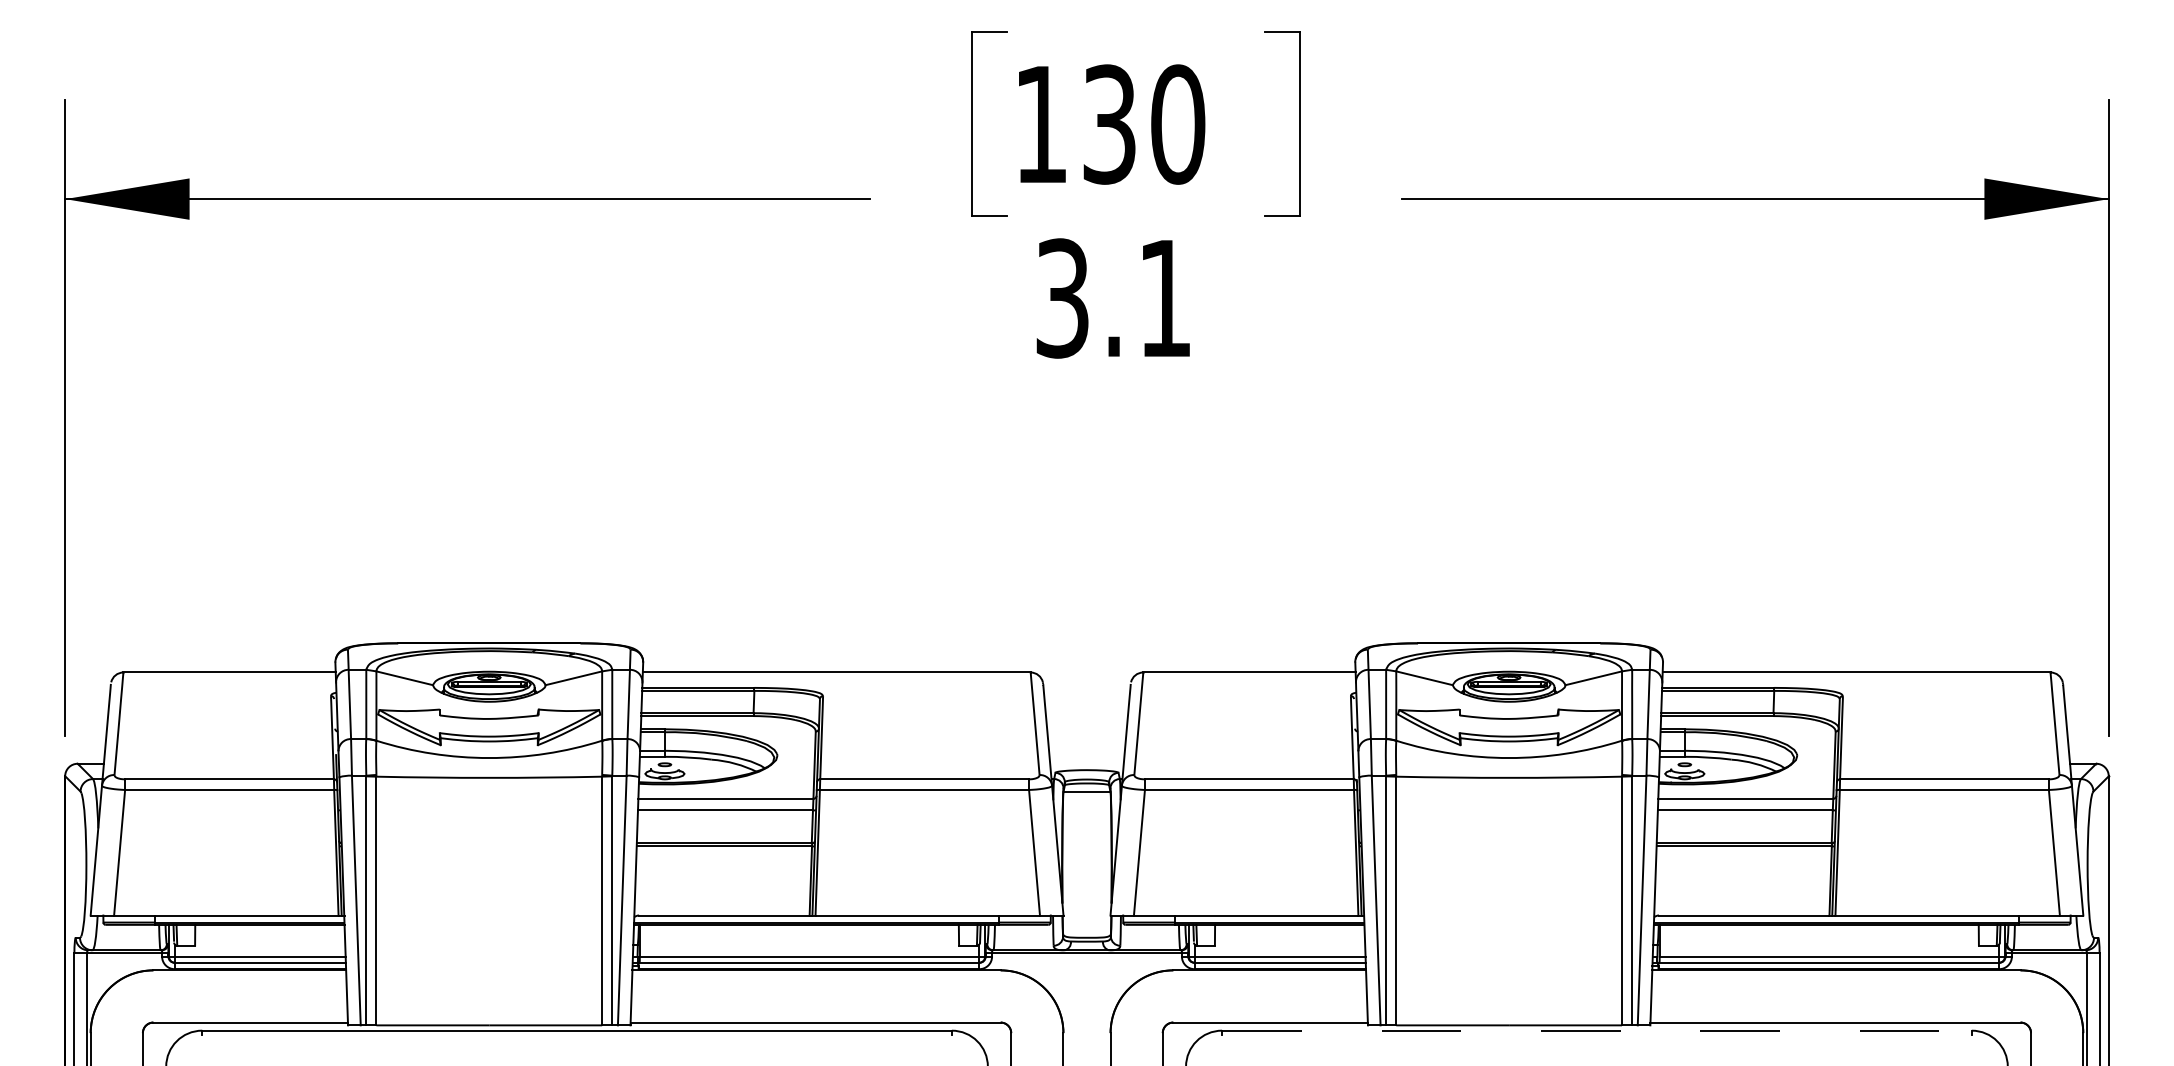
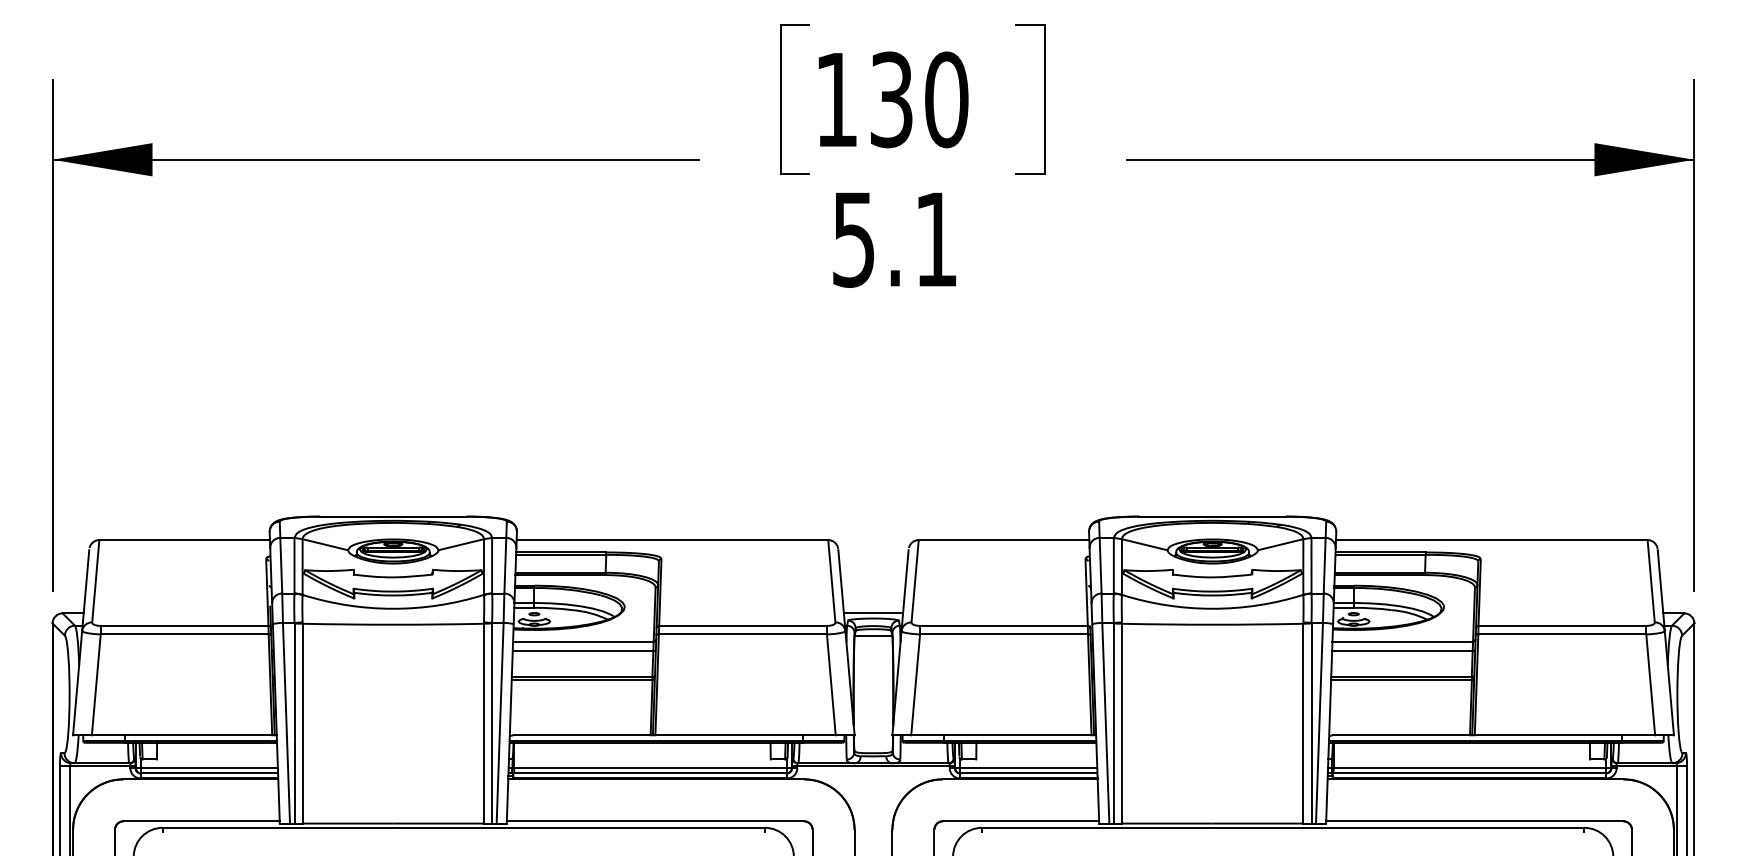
text: (1062, 298) -> (853, 239), 3.1 -> 5.1
line: (1086, 763) -> (873, 613), added
line: (1596, 1030) -> (1282, 827), dashed -> solid

